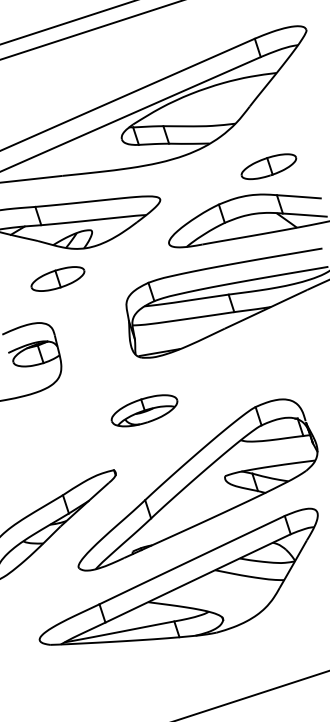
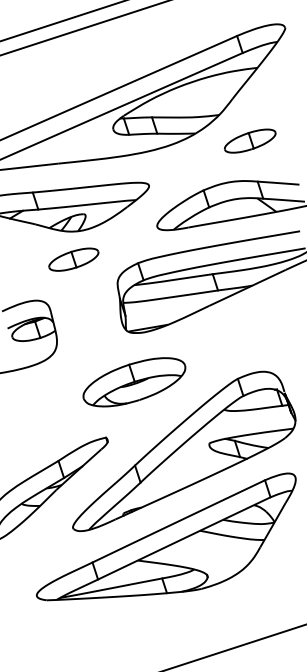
part: (269, 166) -> (250, 140), moved
part: (57, 278) -> (73, 259), moved
part: (144, 410) -> (134, 382), size x1.67

